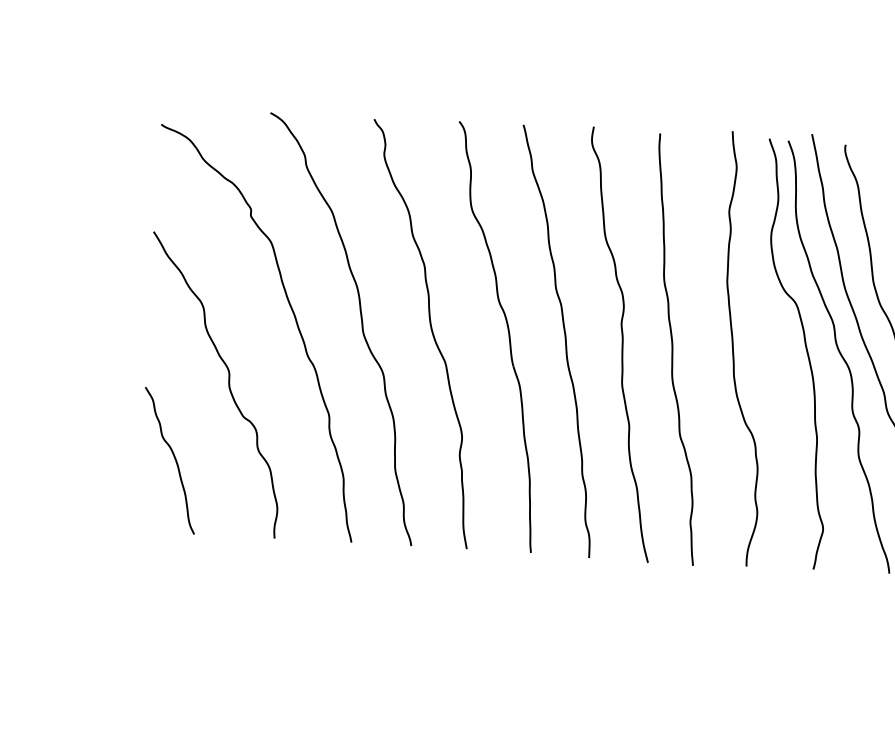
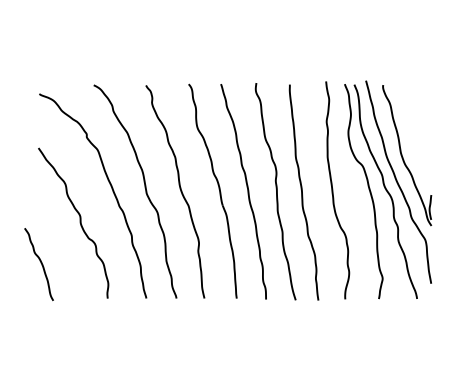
curve: (172, 458) -> (40, 263), moved

